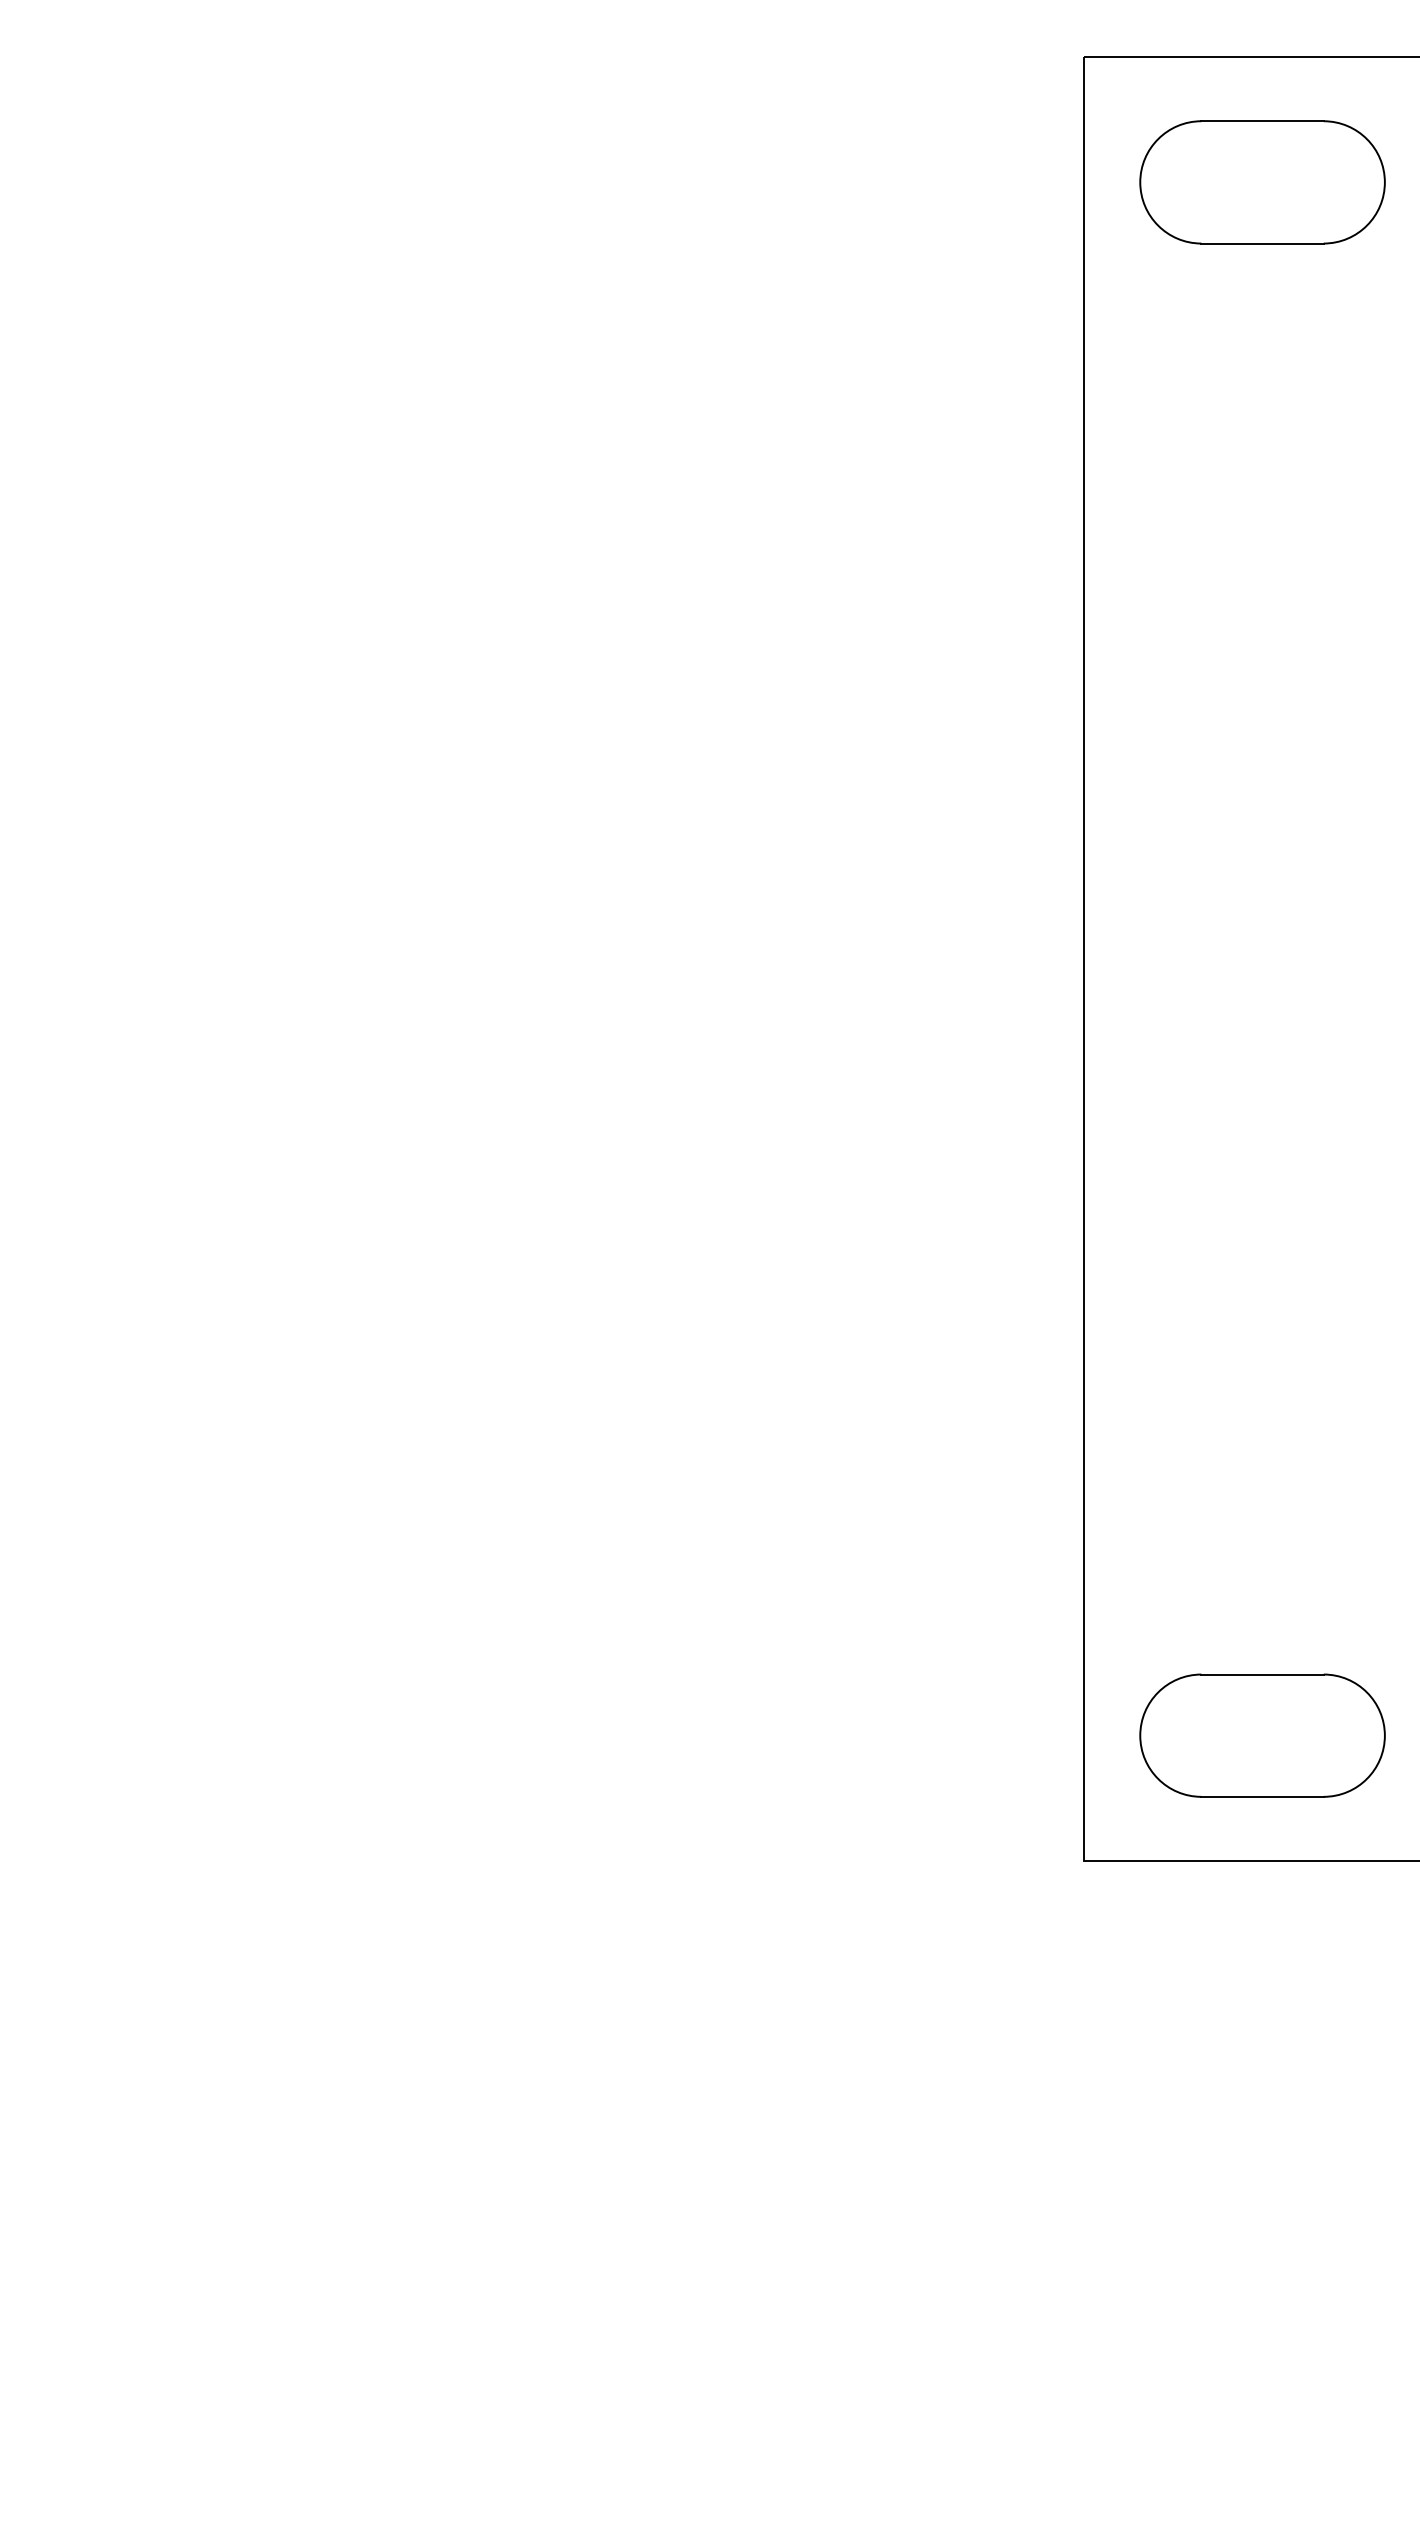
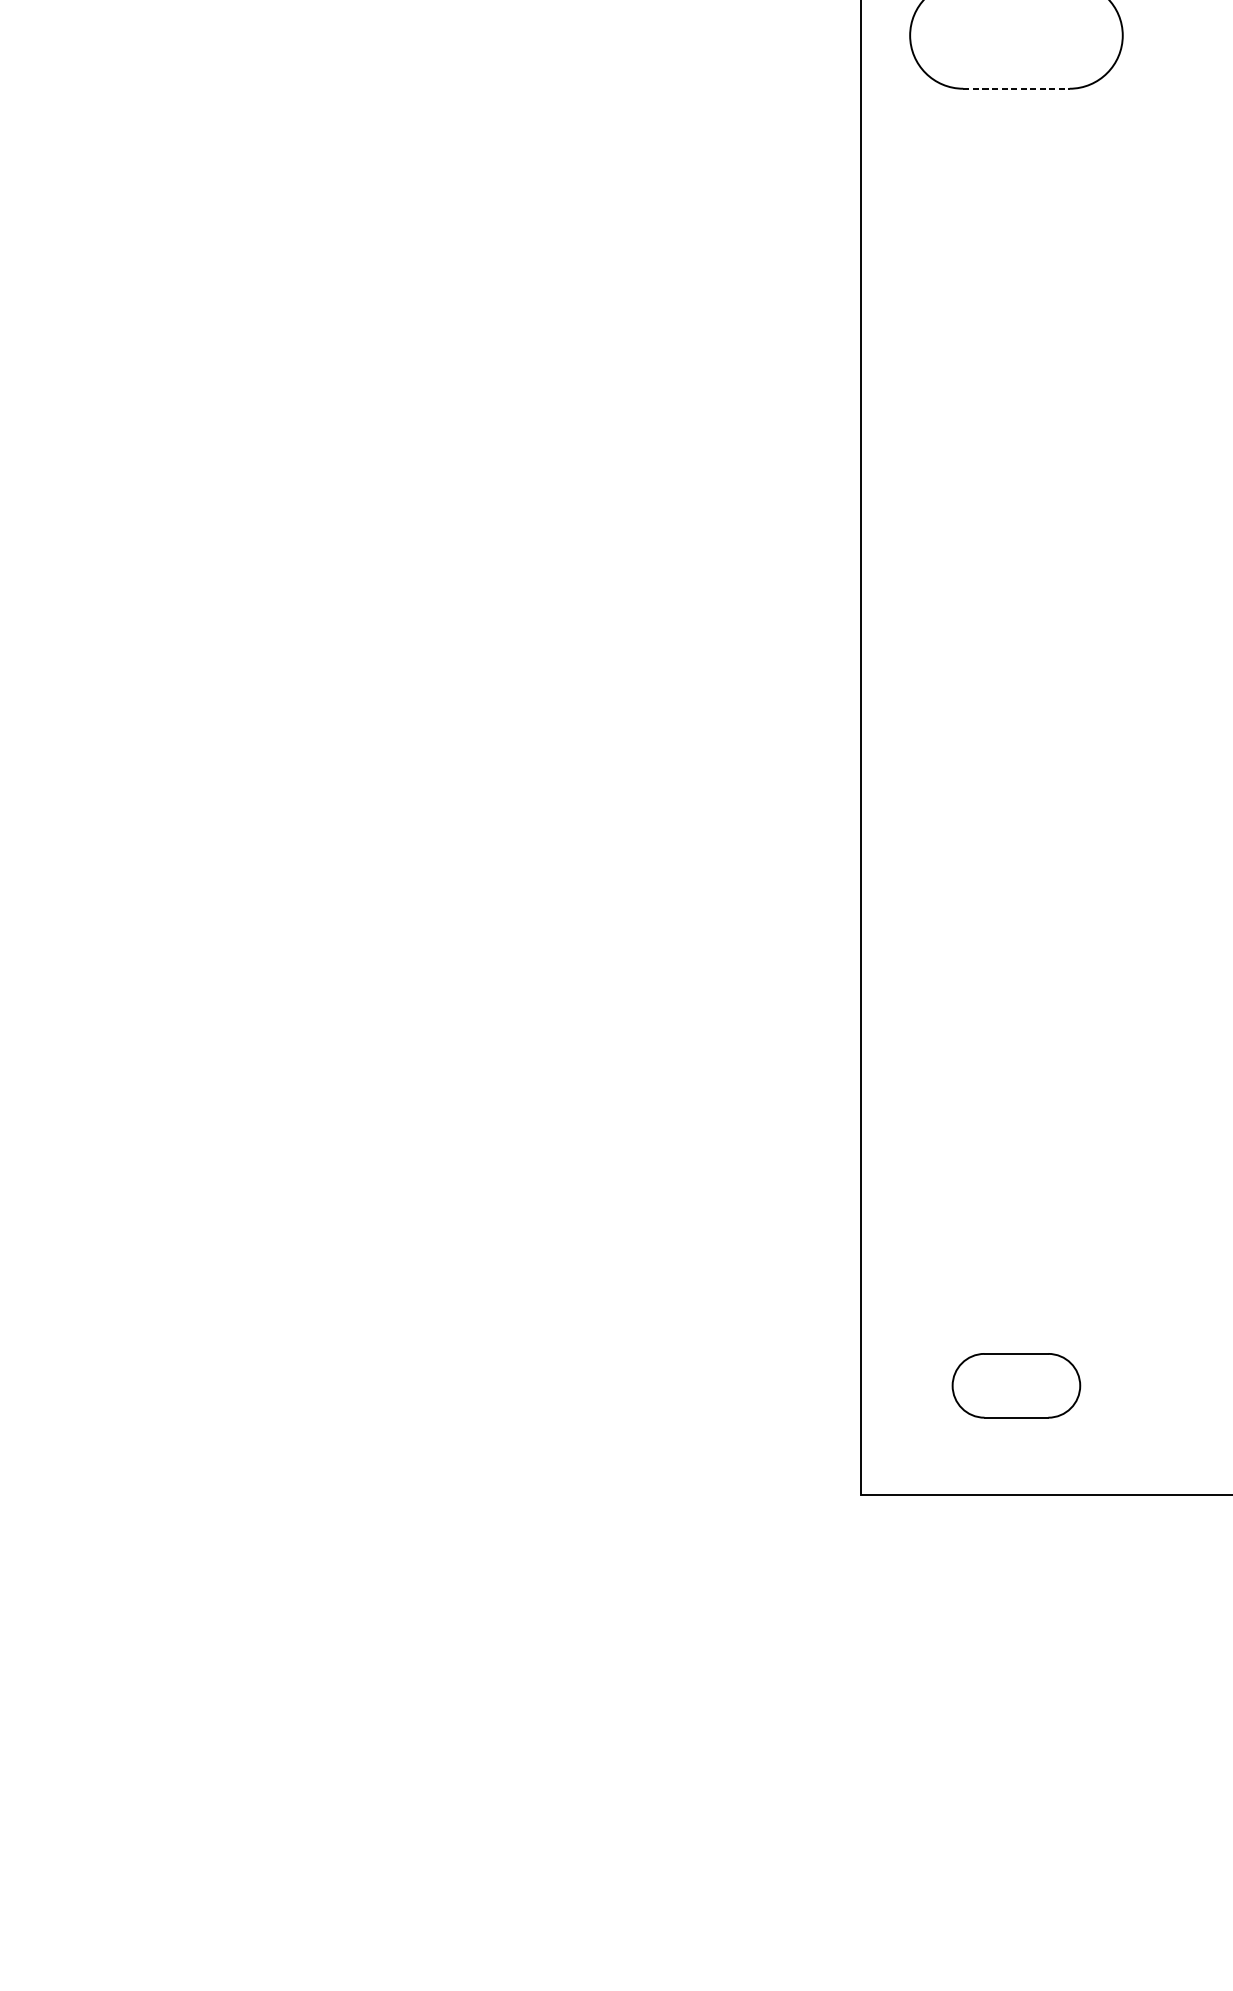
line: (1263, 243) -> (1017, 88), solid -> dashed
part: (1262, 1735) -> (1016, 1385), size x0.6

